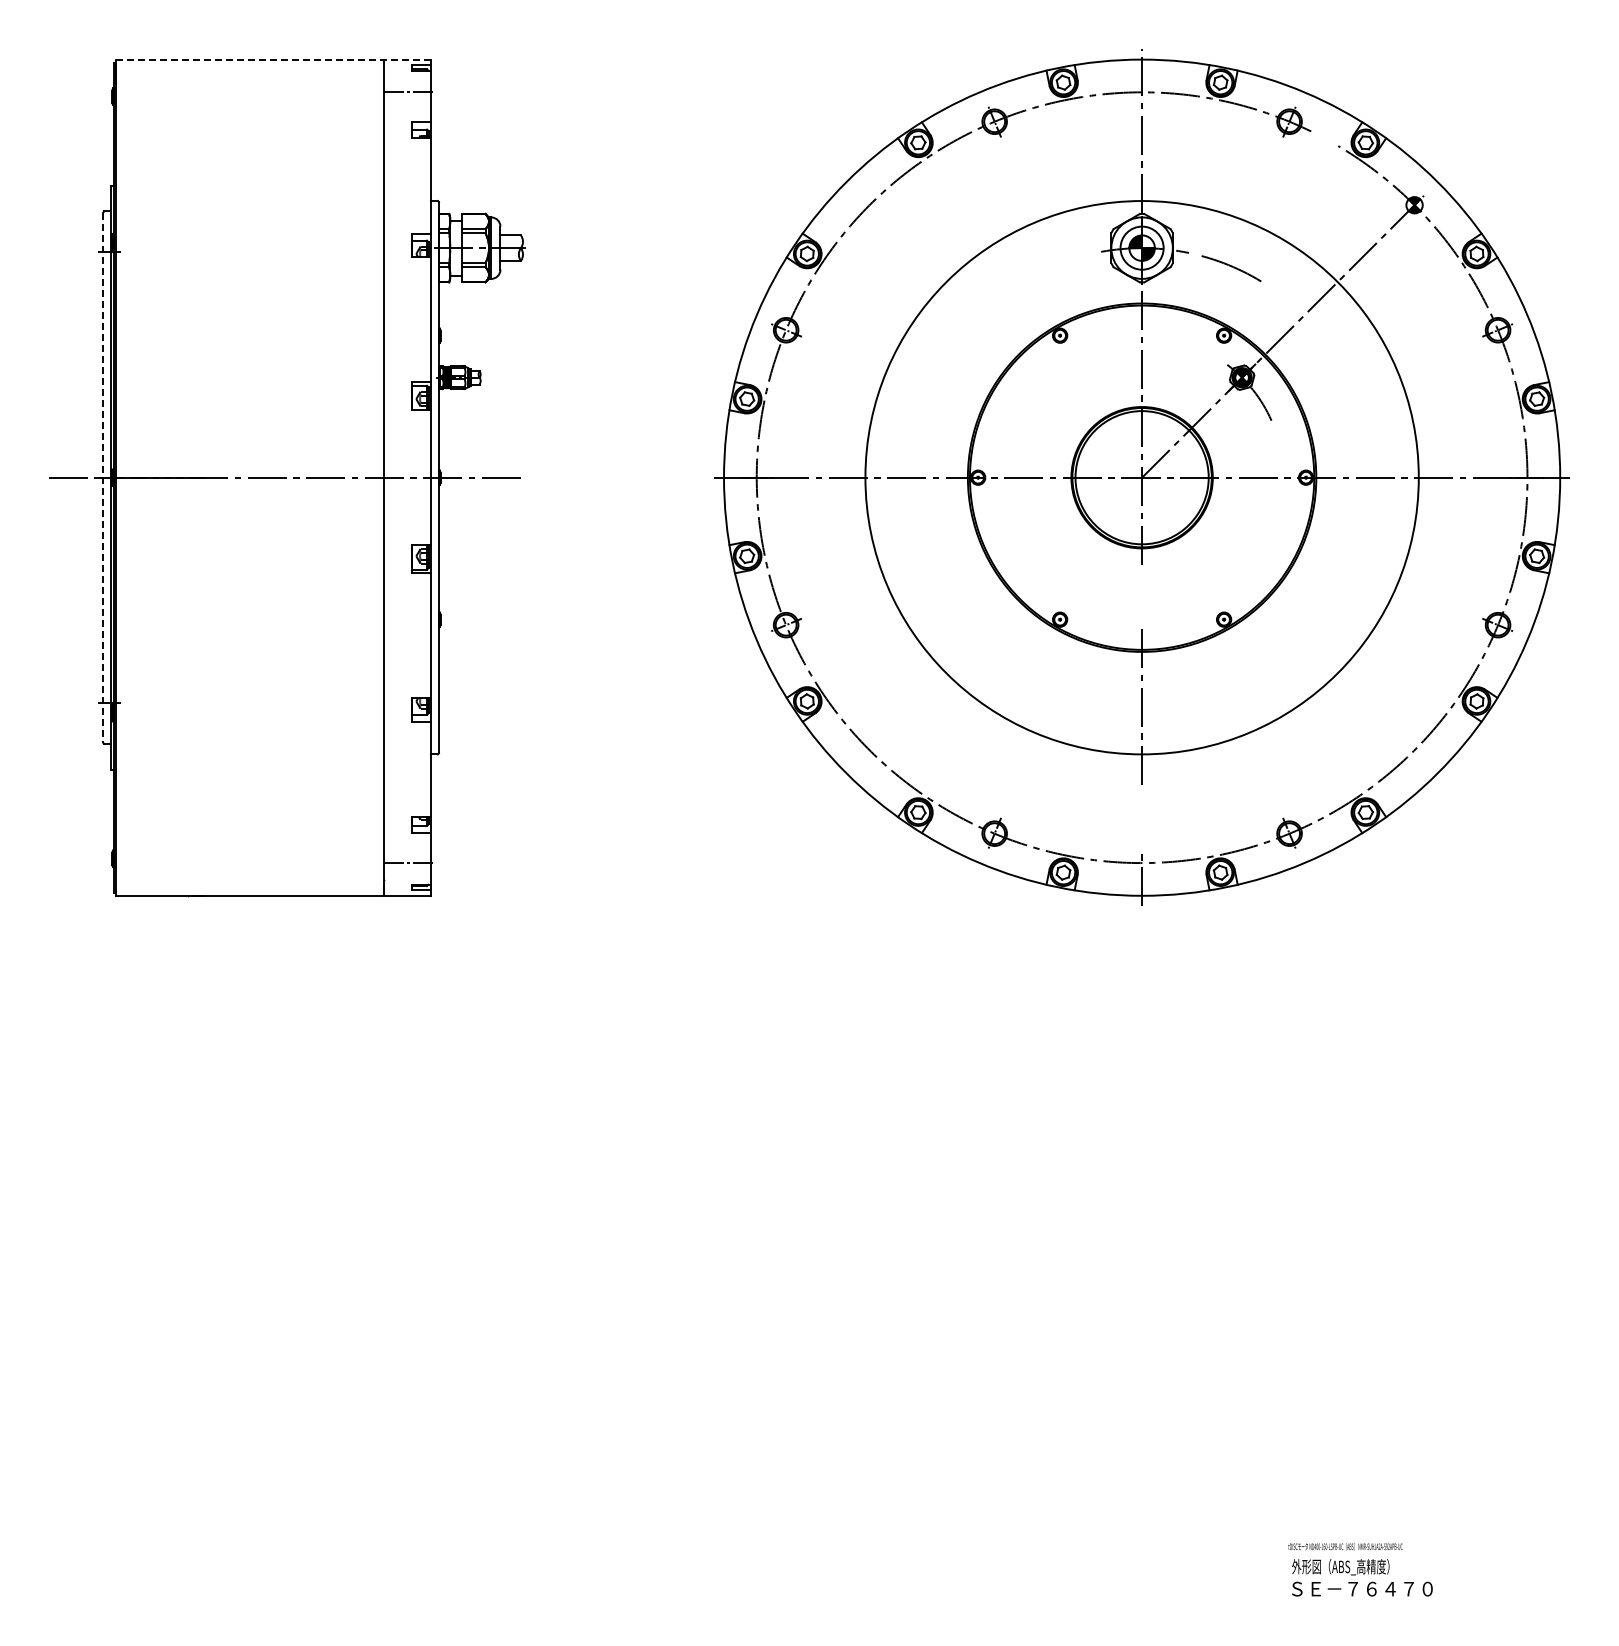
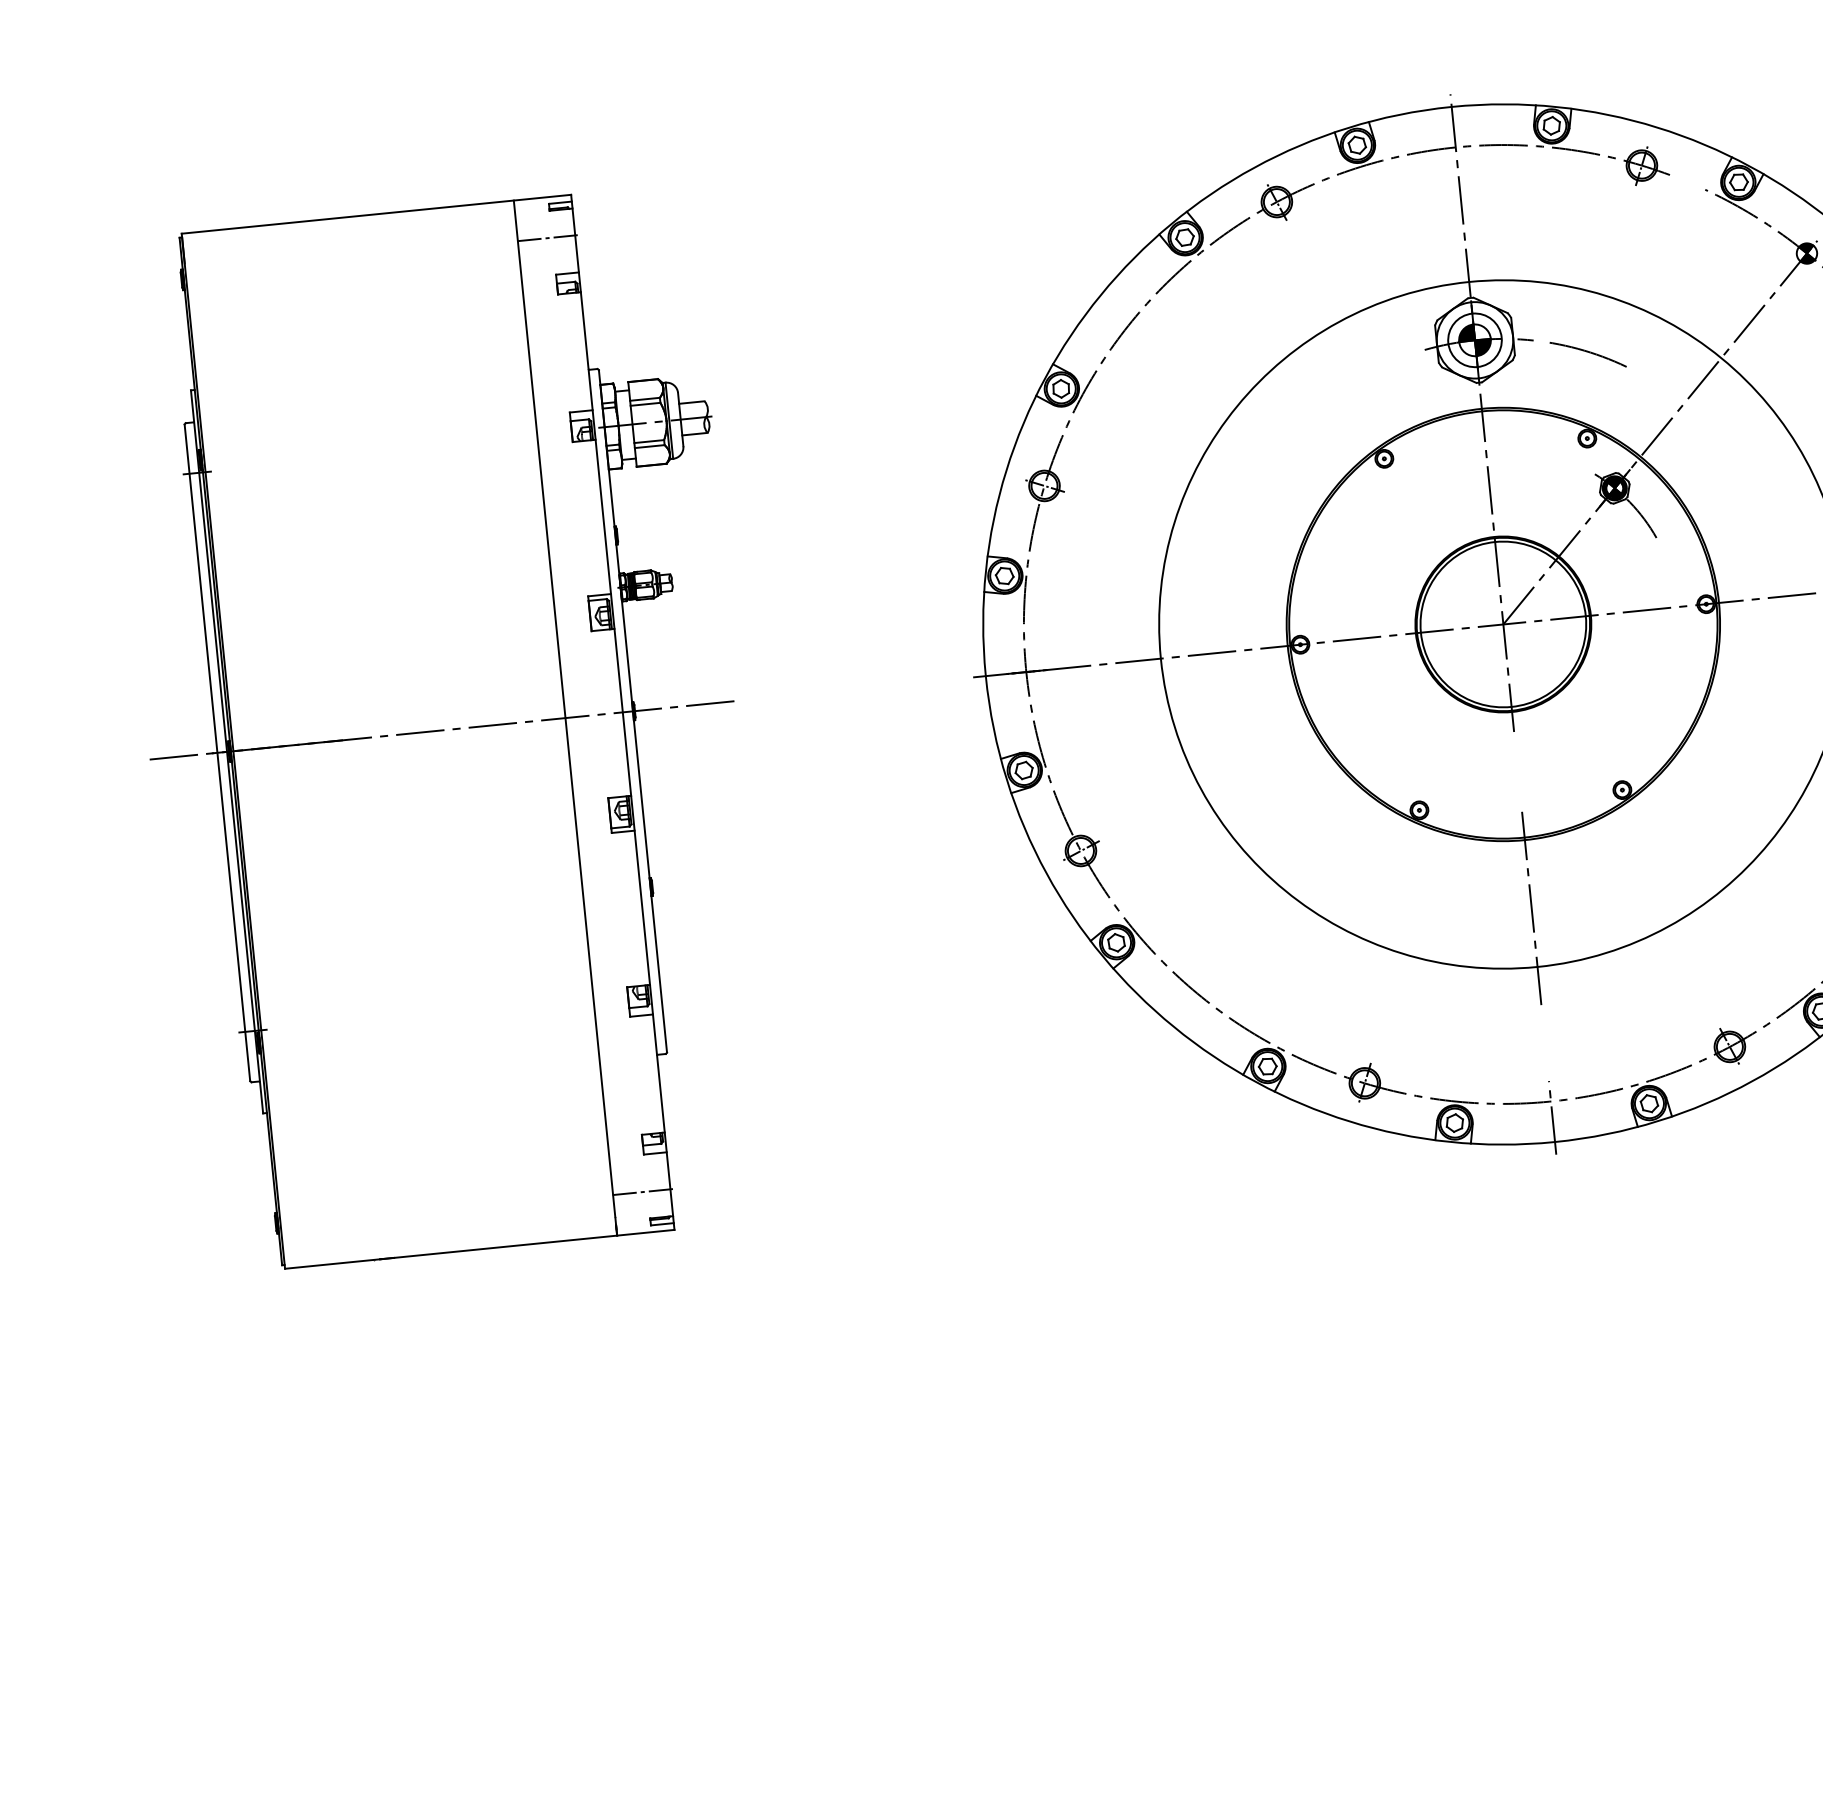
line: (272, 59) -> (375, 214), dashed -> solid
line: (103, 478) -> (217, 753), dashed -> solid

